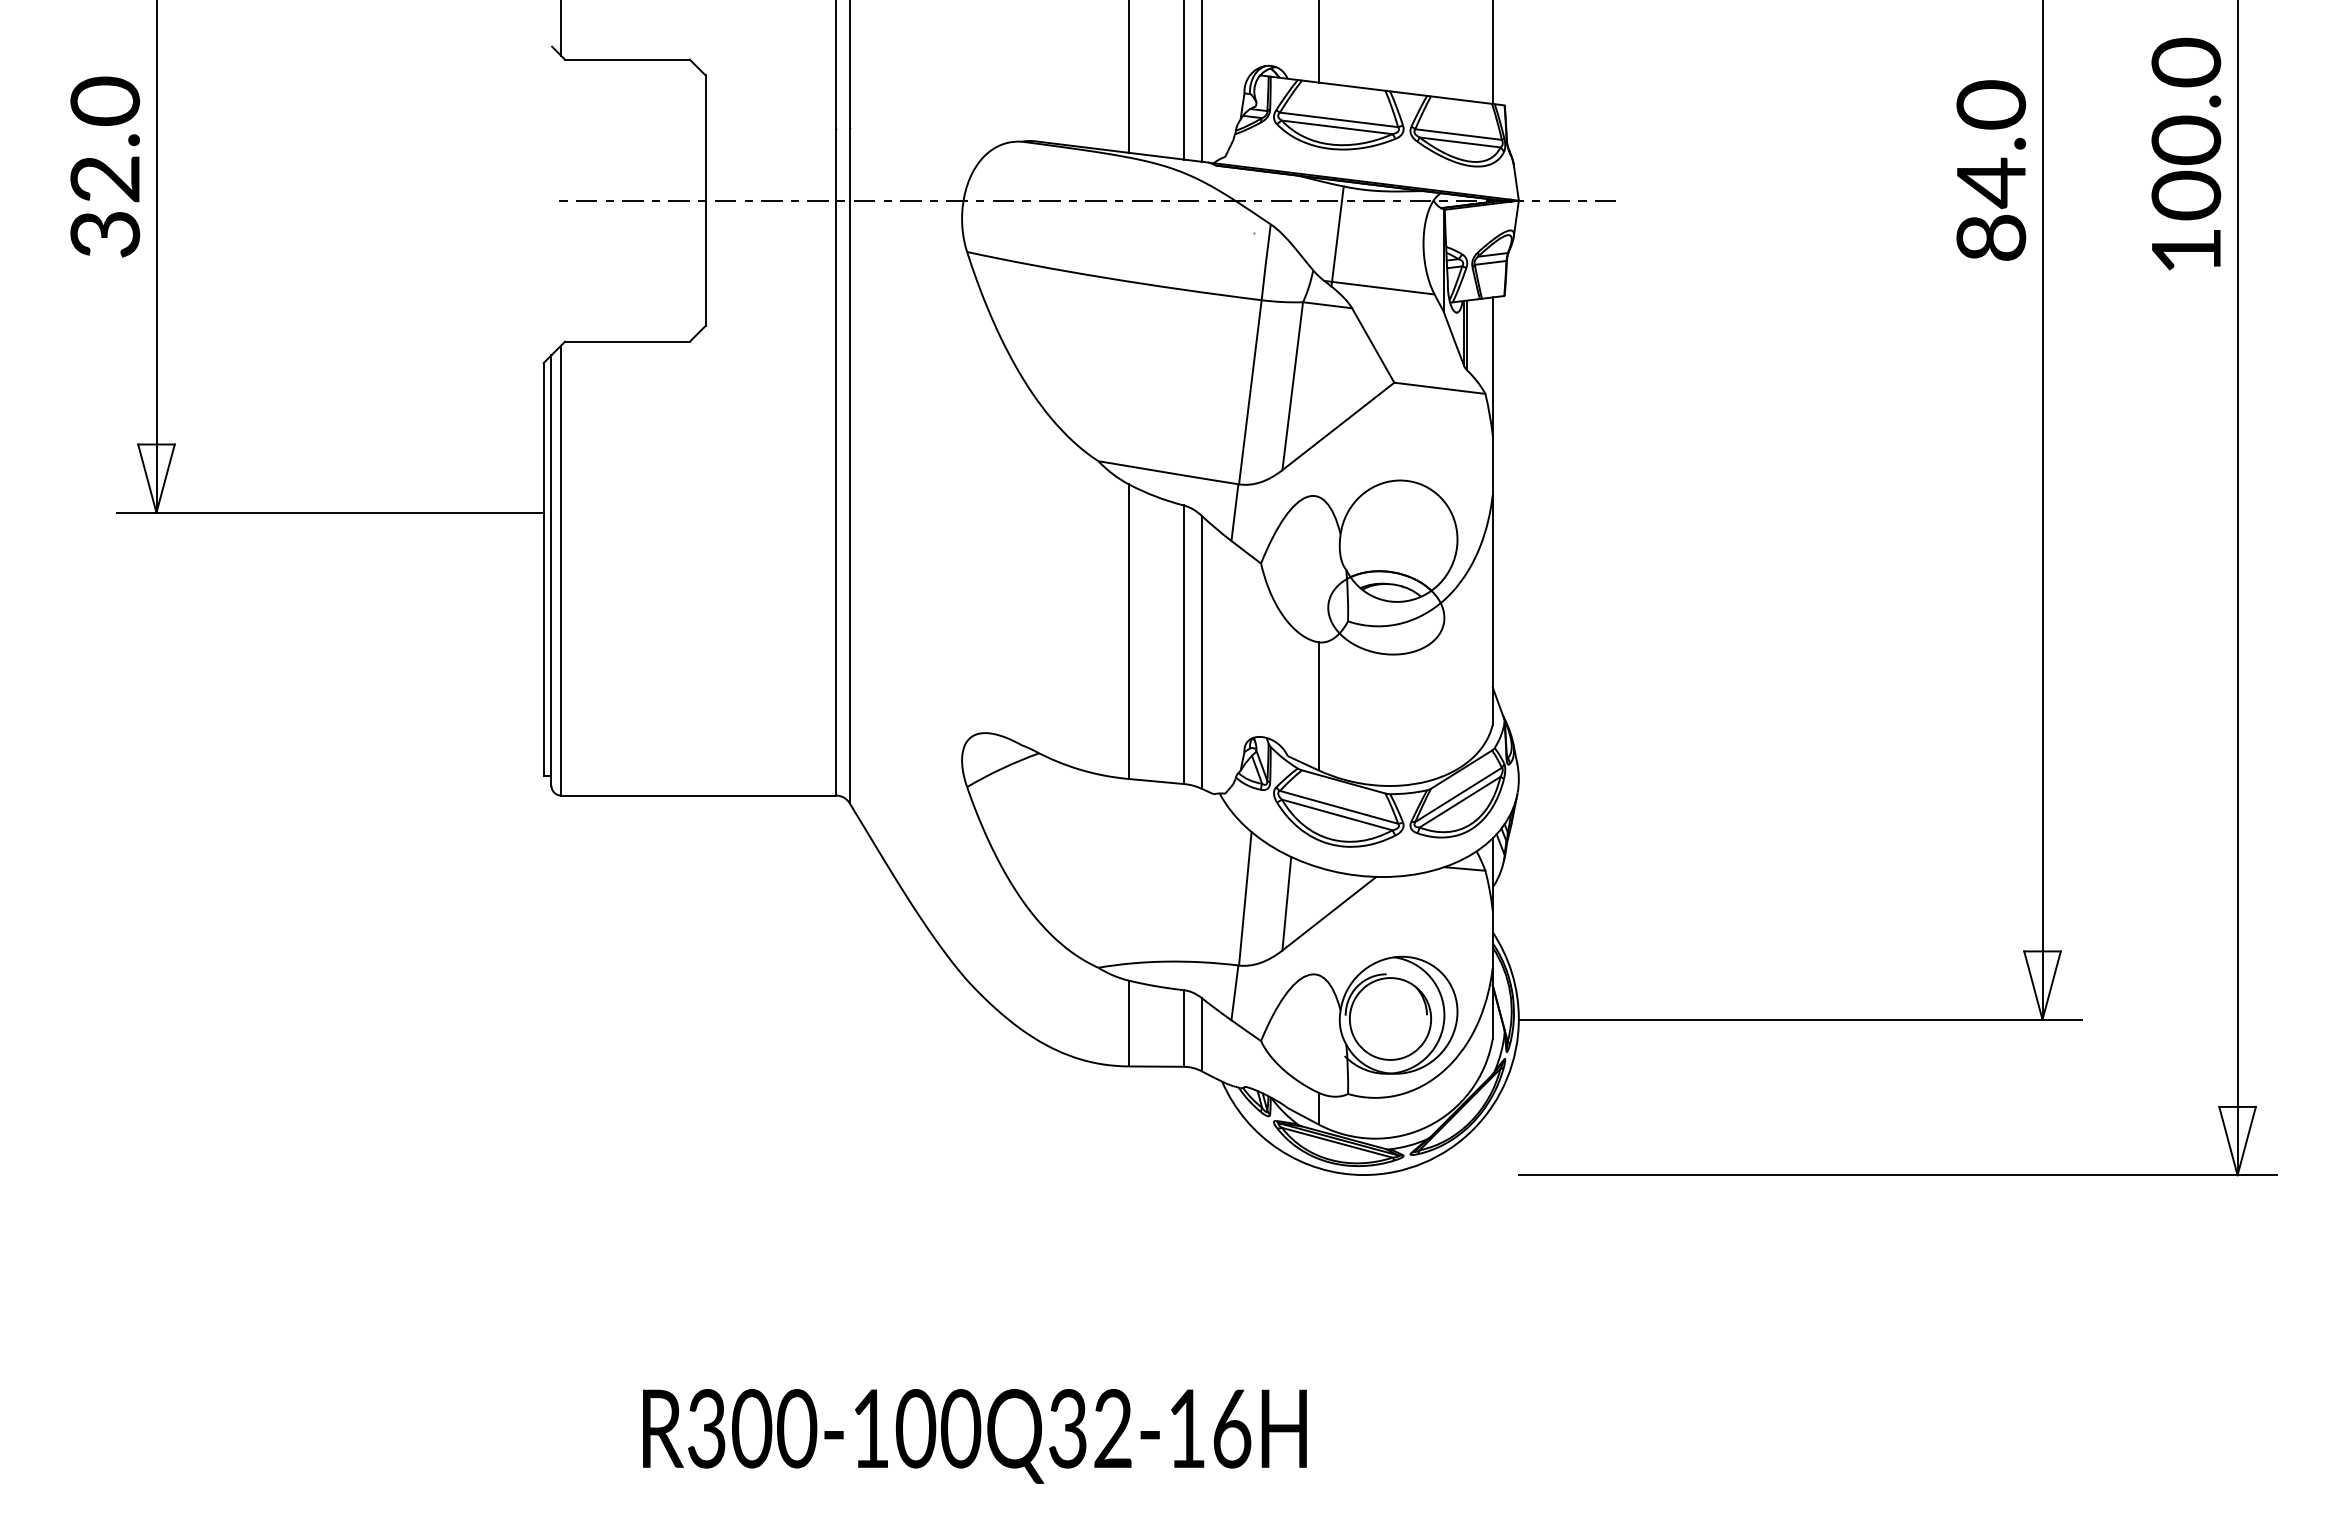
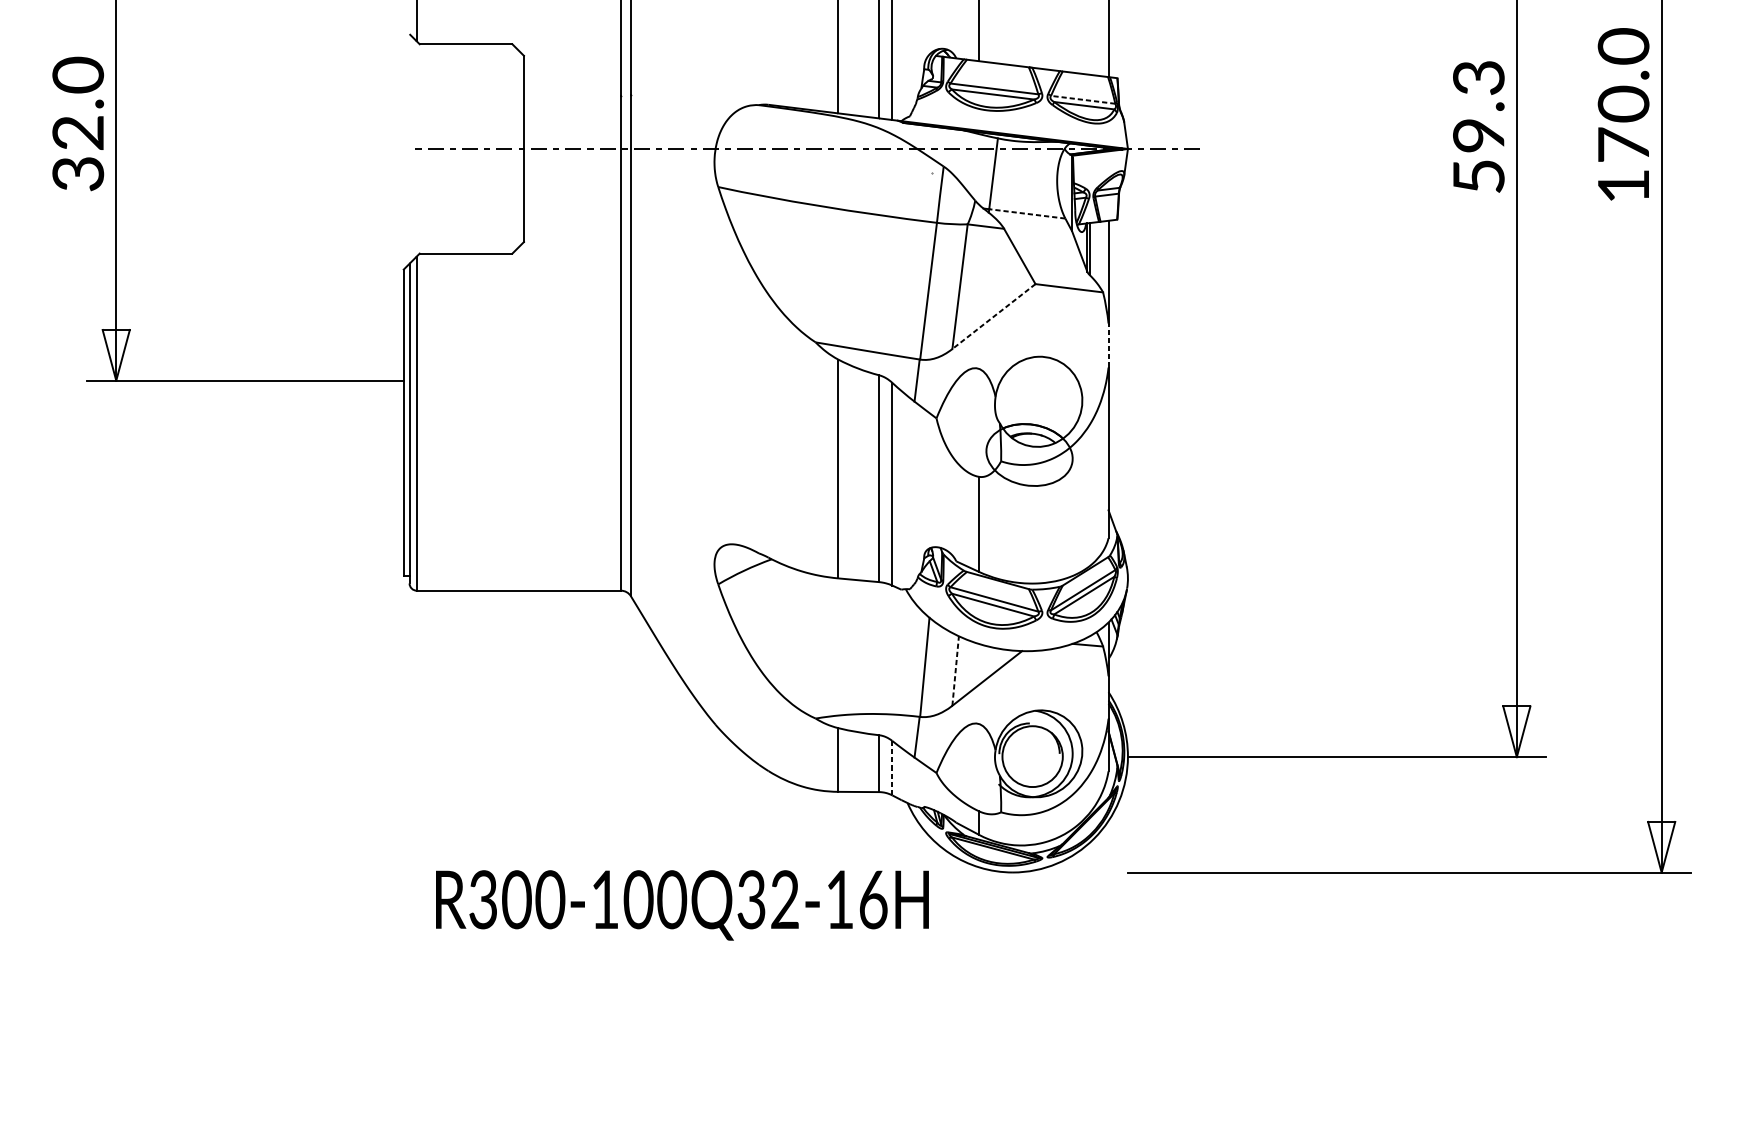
line: (1458, 134) -> (1083, 99), solid -> dashed
text: (1991, 170) -> (1478, 126), 84.0 -> 59.3
text: (2186, 195) -> (1623, 145), 100.0 -> 170.0
line: (1383, 288) -> (1027, 214), solid -> dashed
line: (1338, 426) -> (994, 316), solid -> dashed
line: (1492, 465) -> (1108, 345), solid -> dashed
line: (1286, 903) -> (955, 670), solid -> dashed
line: (1201, 1034) -> (892, 768), solid -> dashed
text: (974, 1436) -> (682, 905), moved

